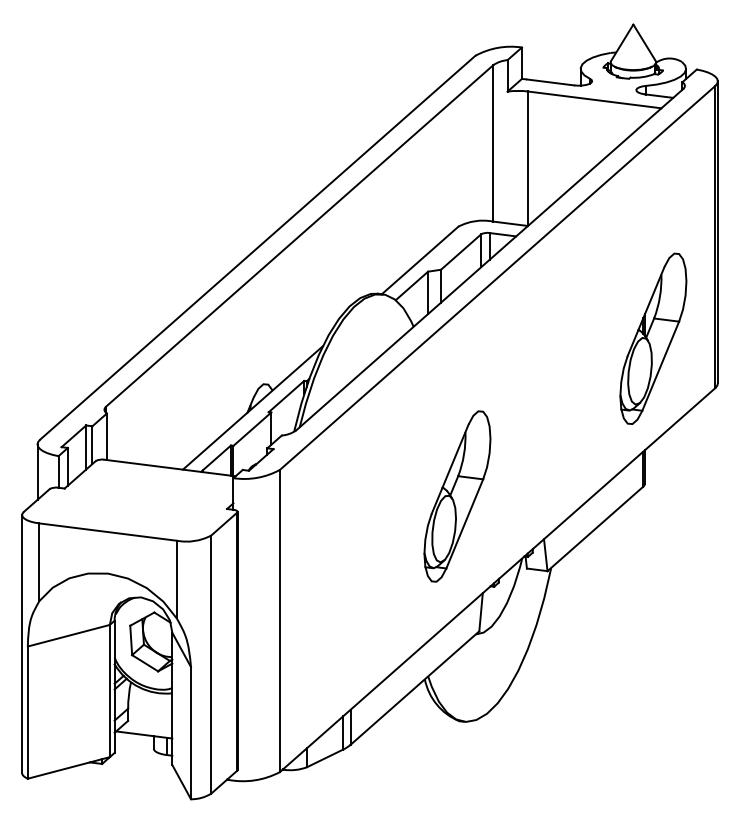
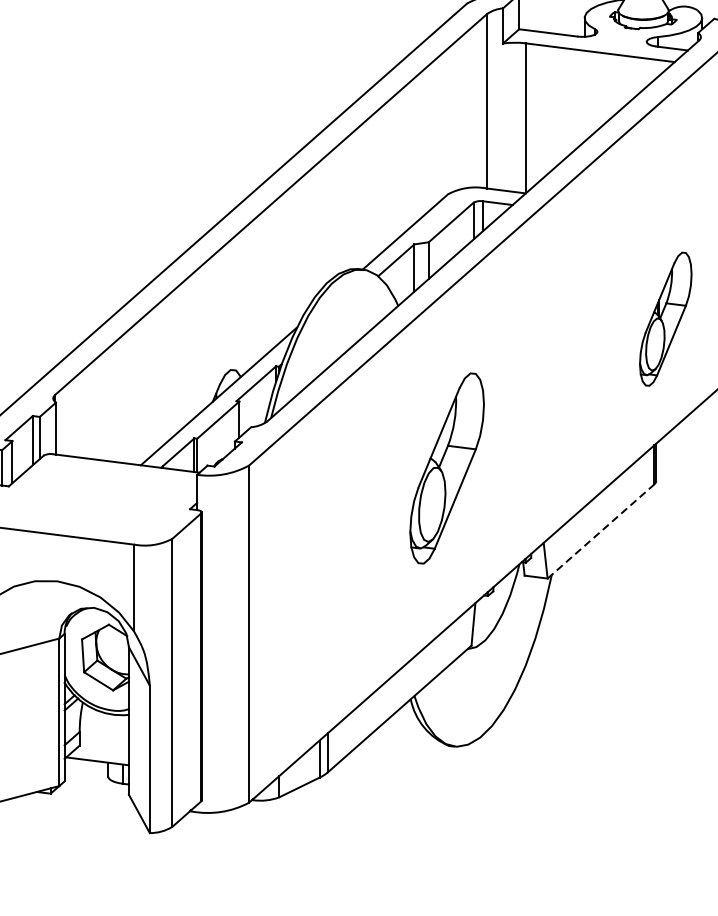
part: (653, 338) -> (665, 318), size x0.7
part: (457, 496) -> (447, 468), moved
line: (595, 528) -> (601, 530), solid -> dashed

